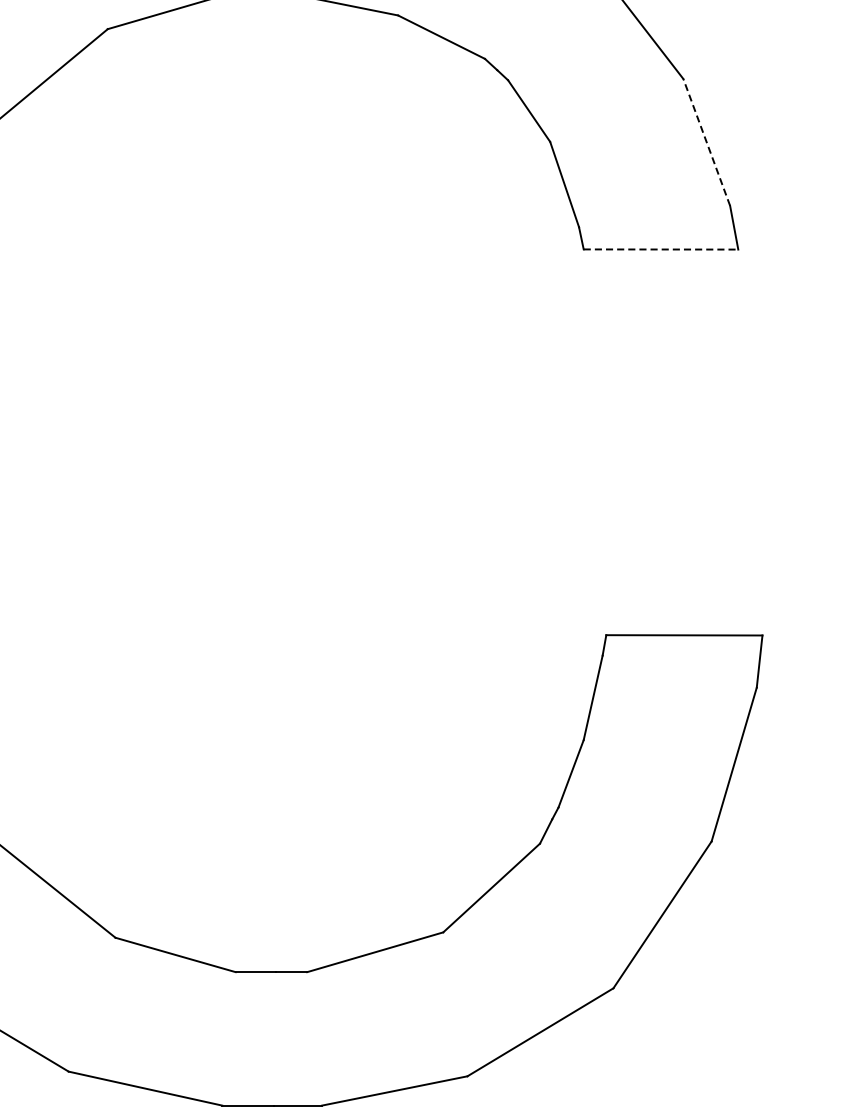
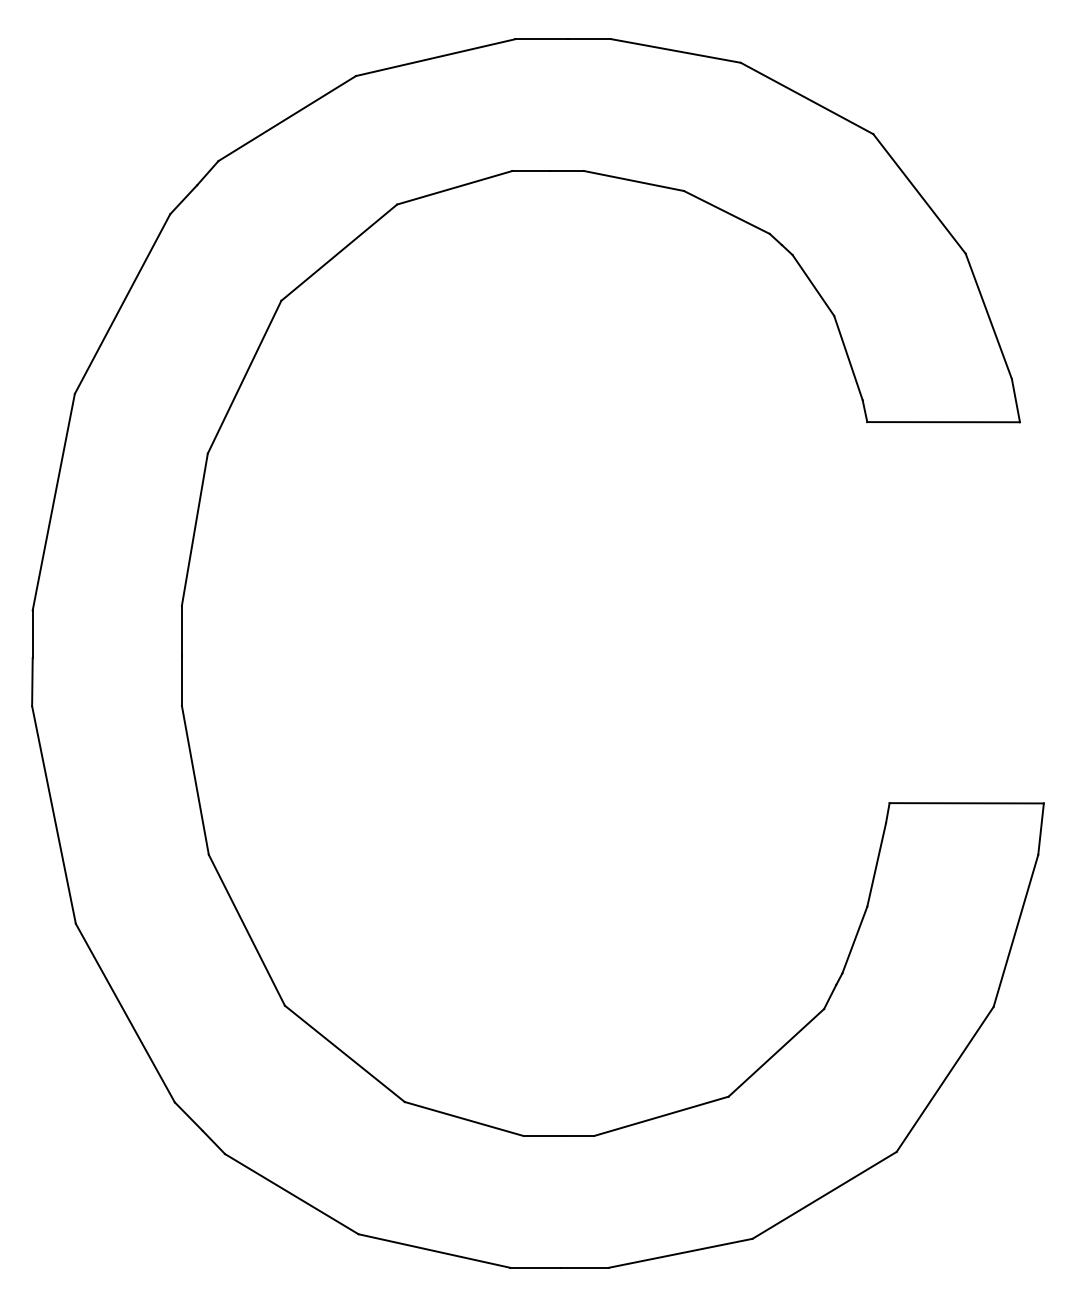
line: (706, 142) -> (988, 316), dashed -> solid
line: (661, 249) -> (944, 422), dashed -> solid

